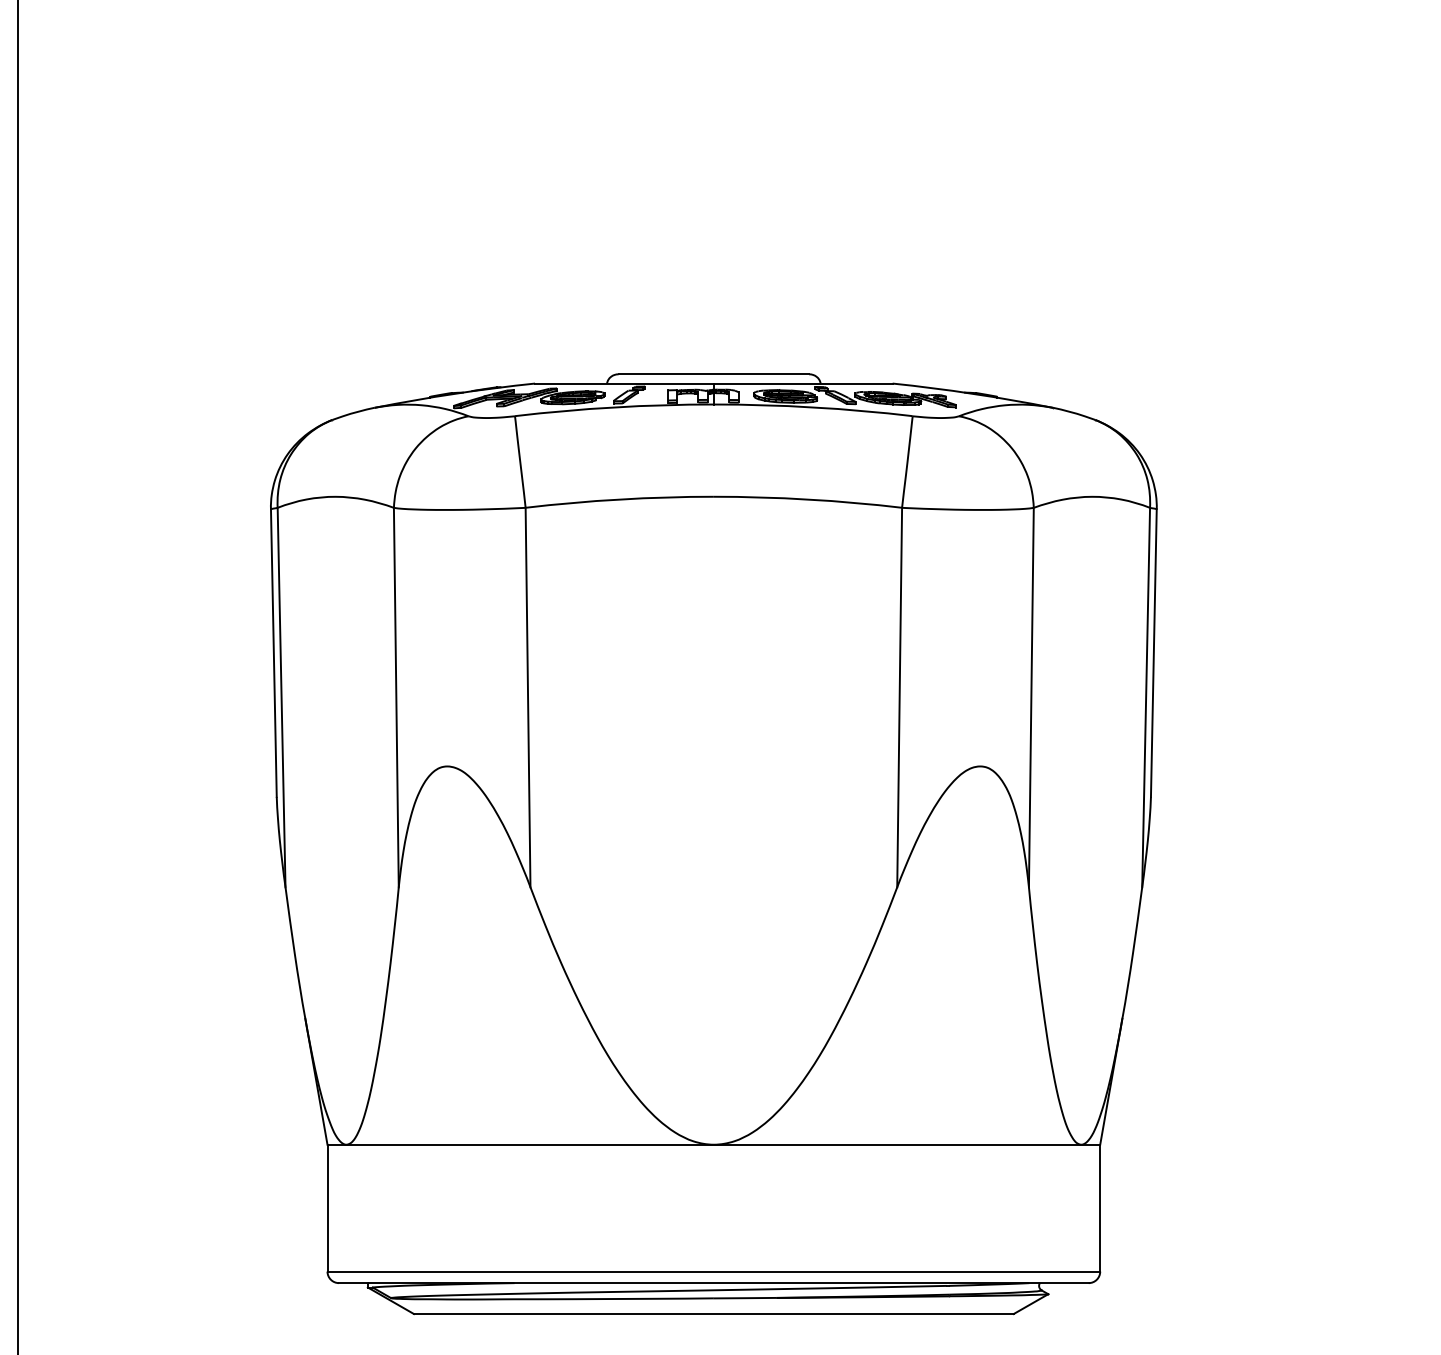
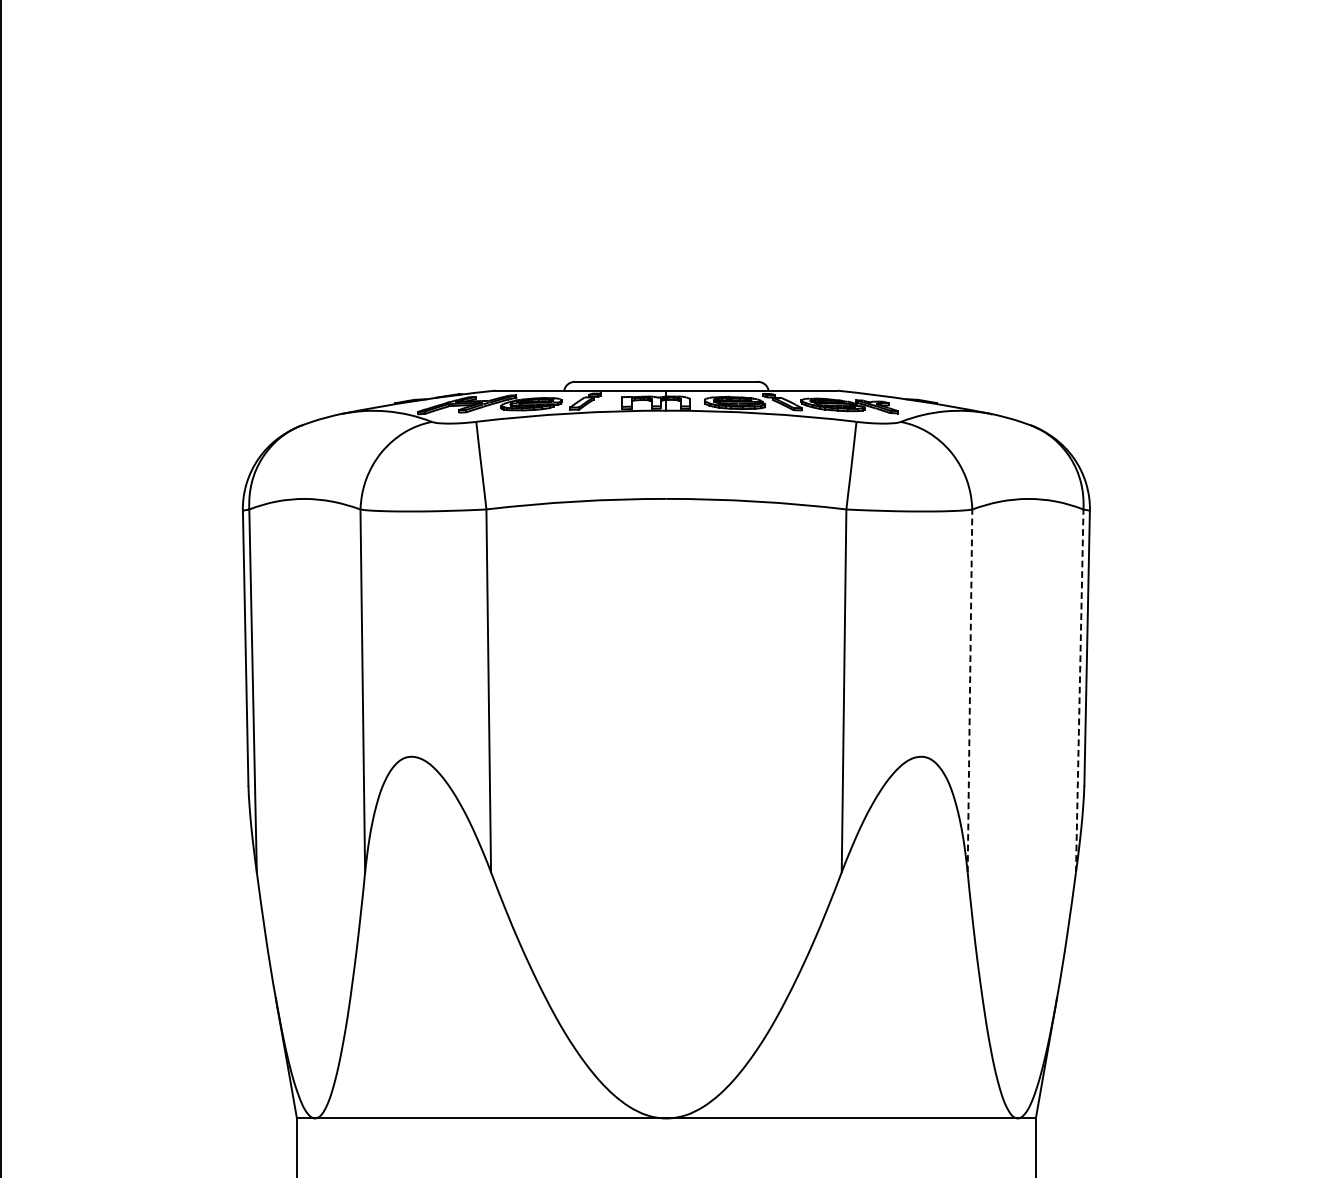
line: (1031, 697) -> (970, 690), solid -> dashed
line: (1146, 697) -> (1080, 690), solid -> dashed

